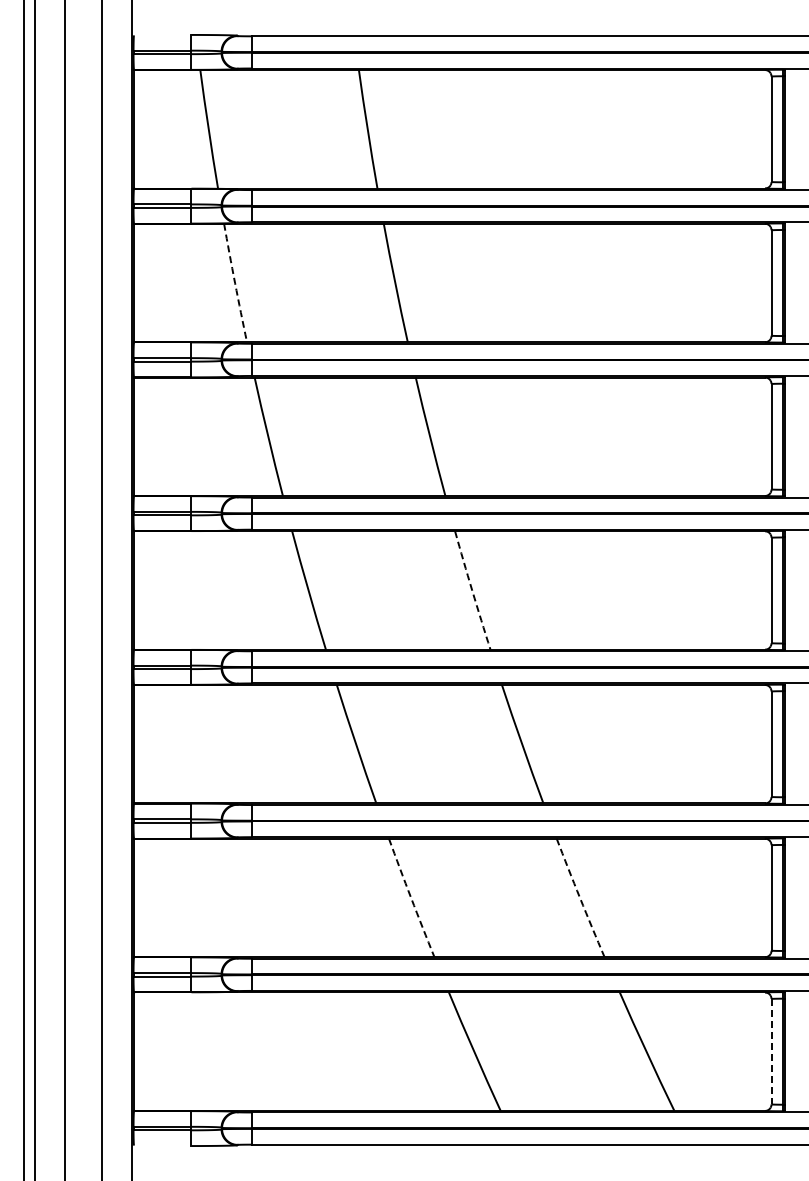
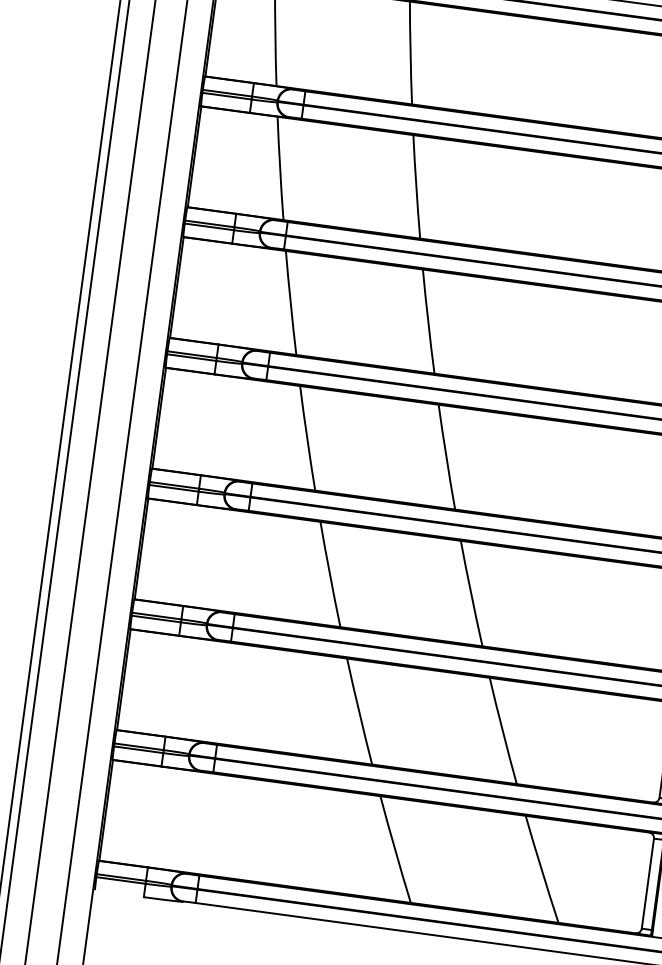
arc: (235, 283) -> (280, 168), dashed -> solid
arc: (472, 590) -> (446, 457), dashed -> solid
arc: (411, 898) -> (359, 712), dashed -> solid
arc: (580, 898) -> (503, 731), dashed -> solid
line: (771, 1051) -> (647, 883), dashed -> solid

